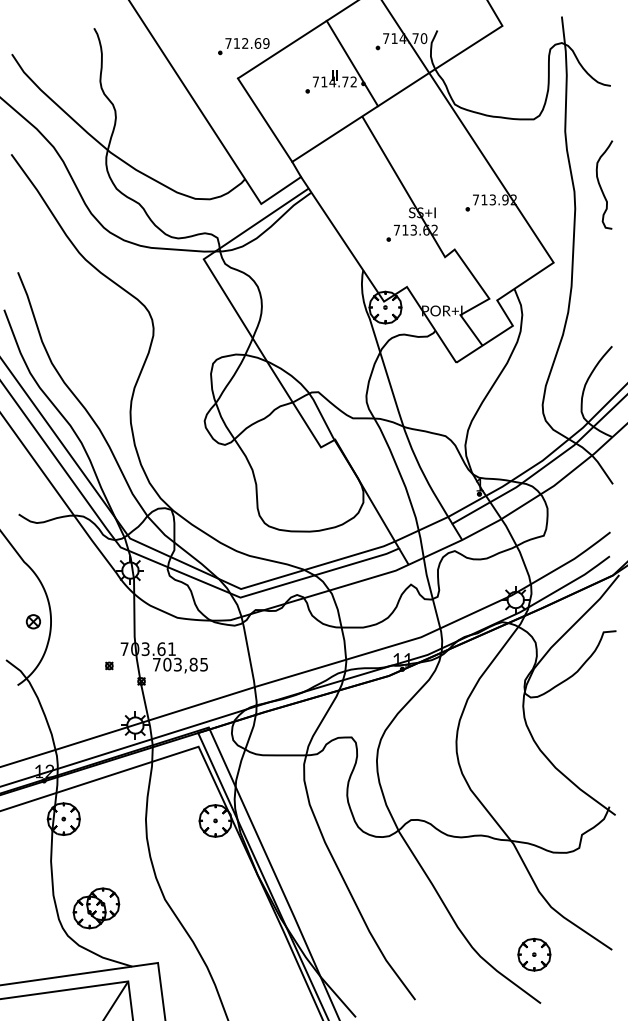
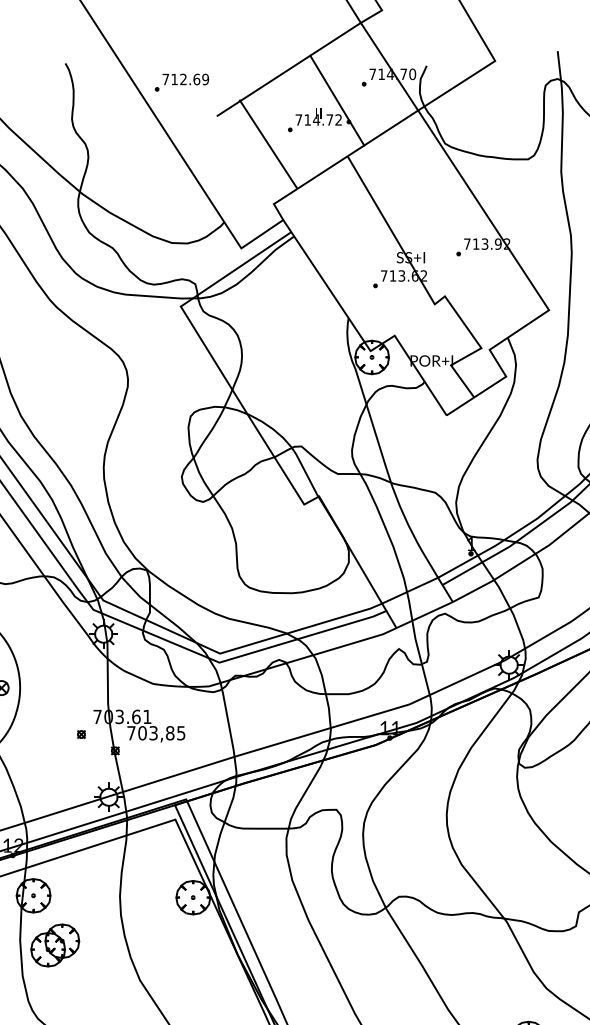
part: (243, 46) -> (181, 82), moved
line: (264, 119) -> (267, 143), moved
part: (96, 908) -> (55, 945), moved

